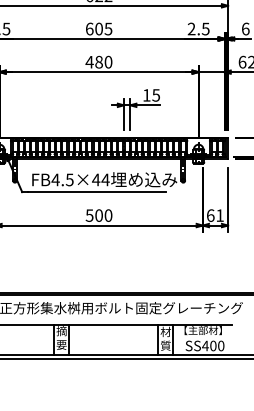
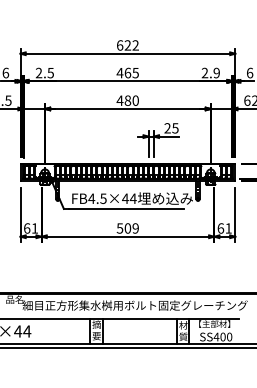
text: (93, 28) -> (123, 72), 605 -> 465
text: (205, 28) -> (216, 72), 2.5 -> 2.9
text: (146, 95) -> (167, 128), 15 -> 25
text: (108, 215) -> (135, 228), 500 -> 509

